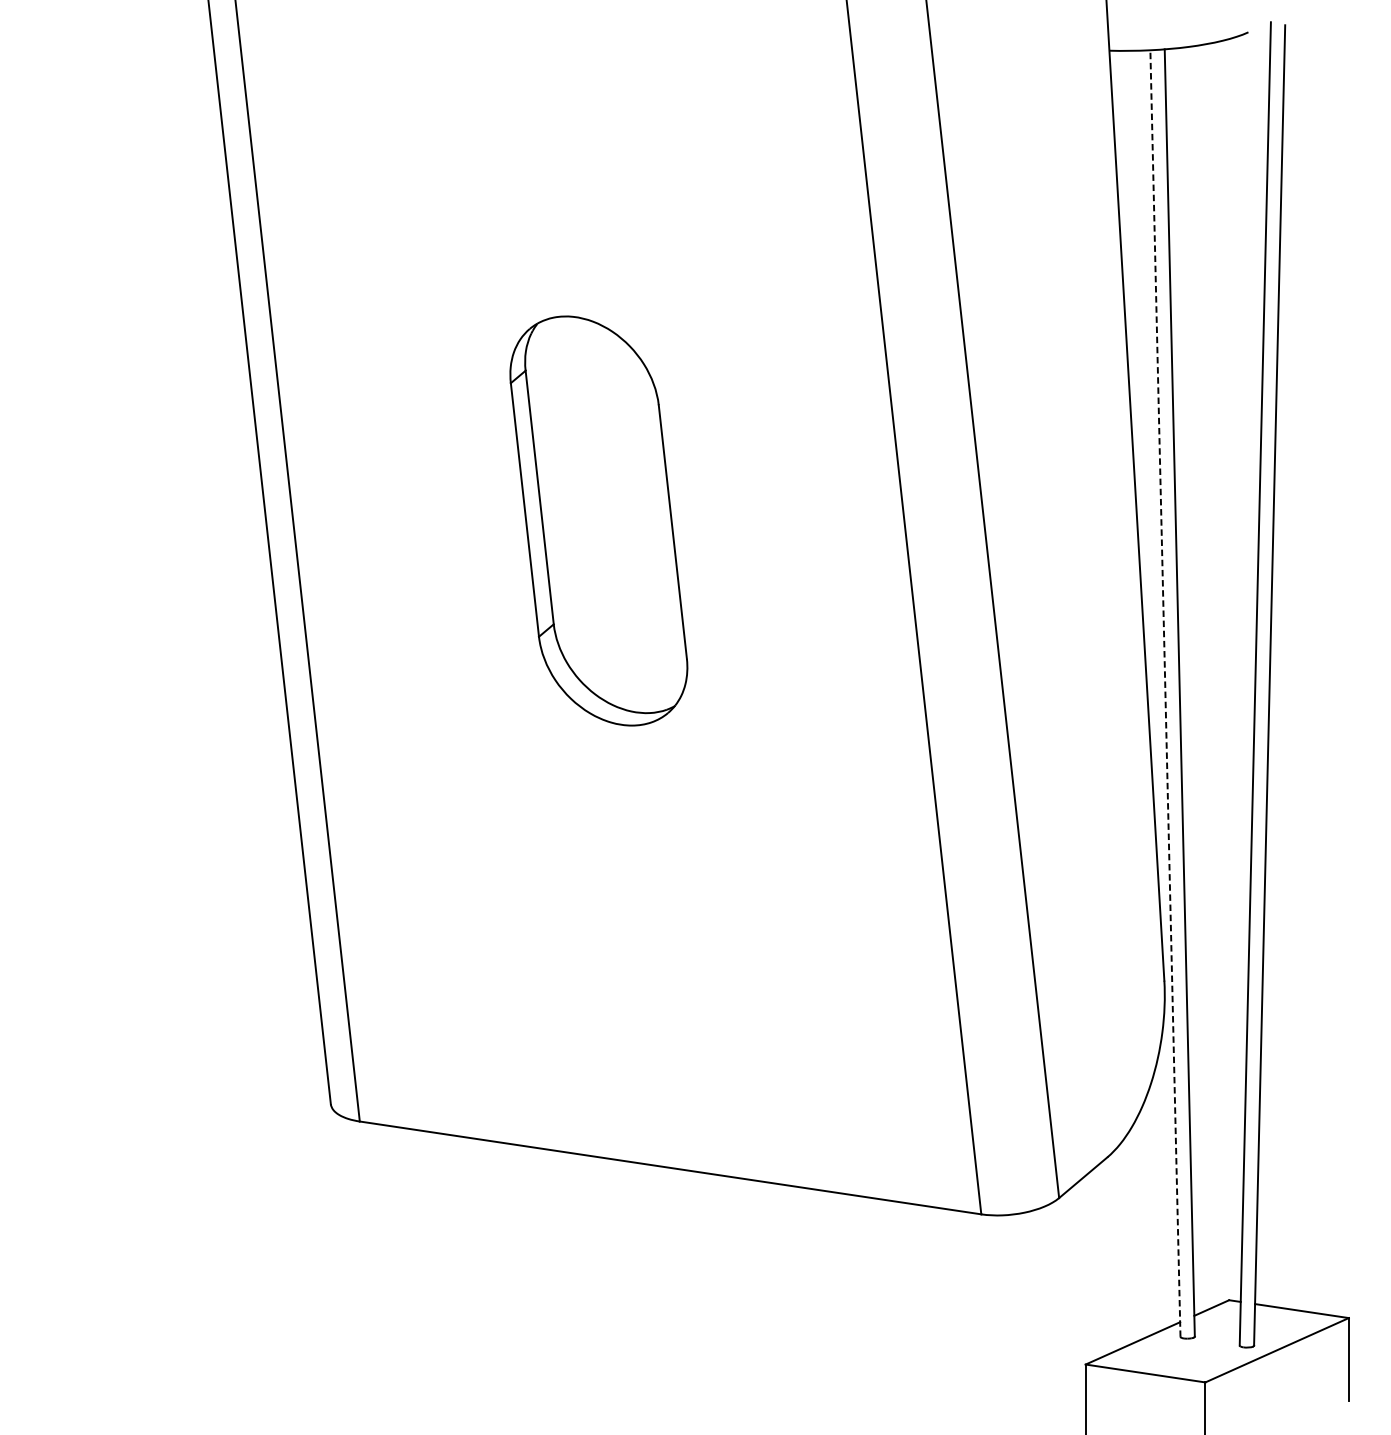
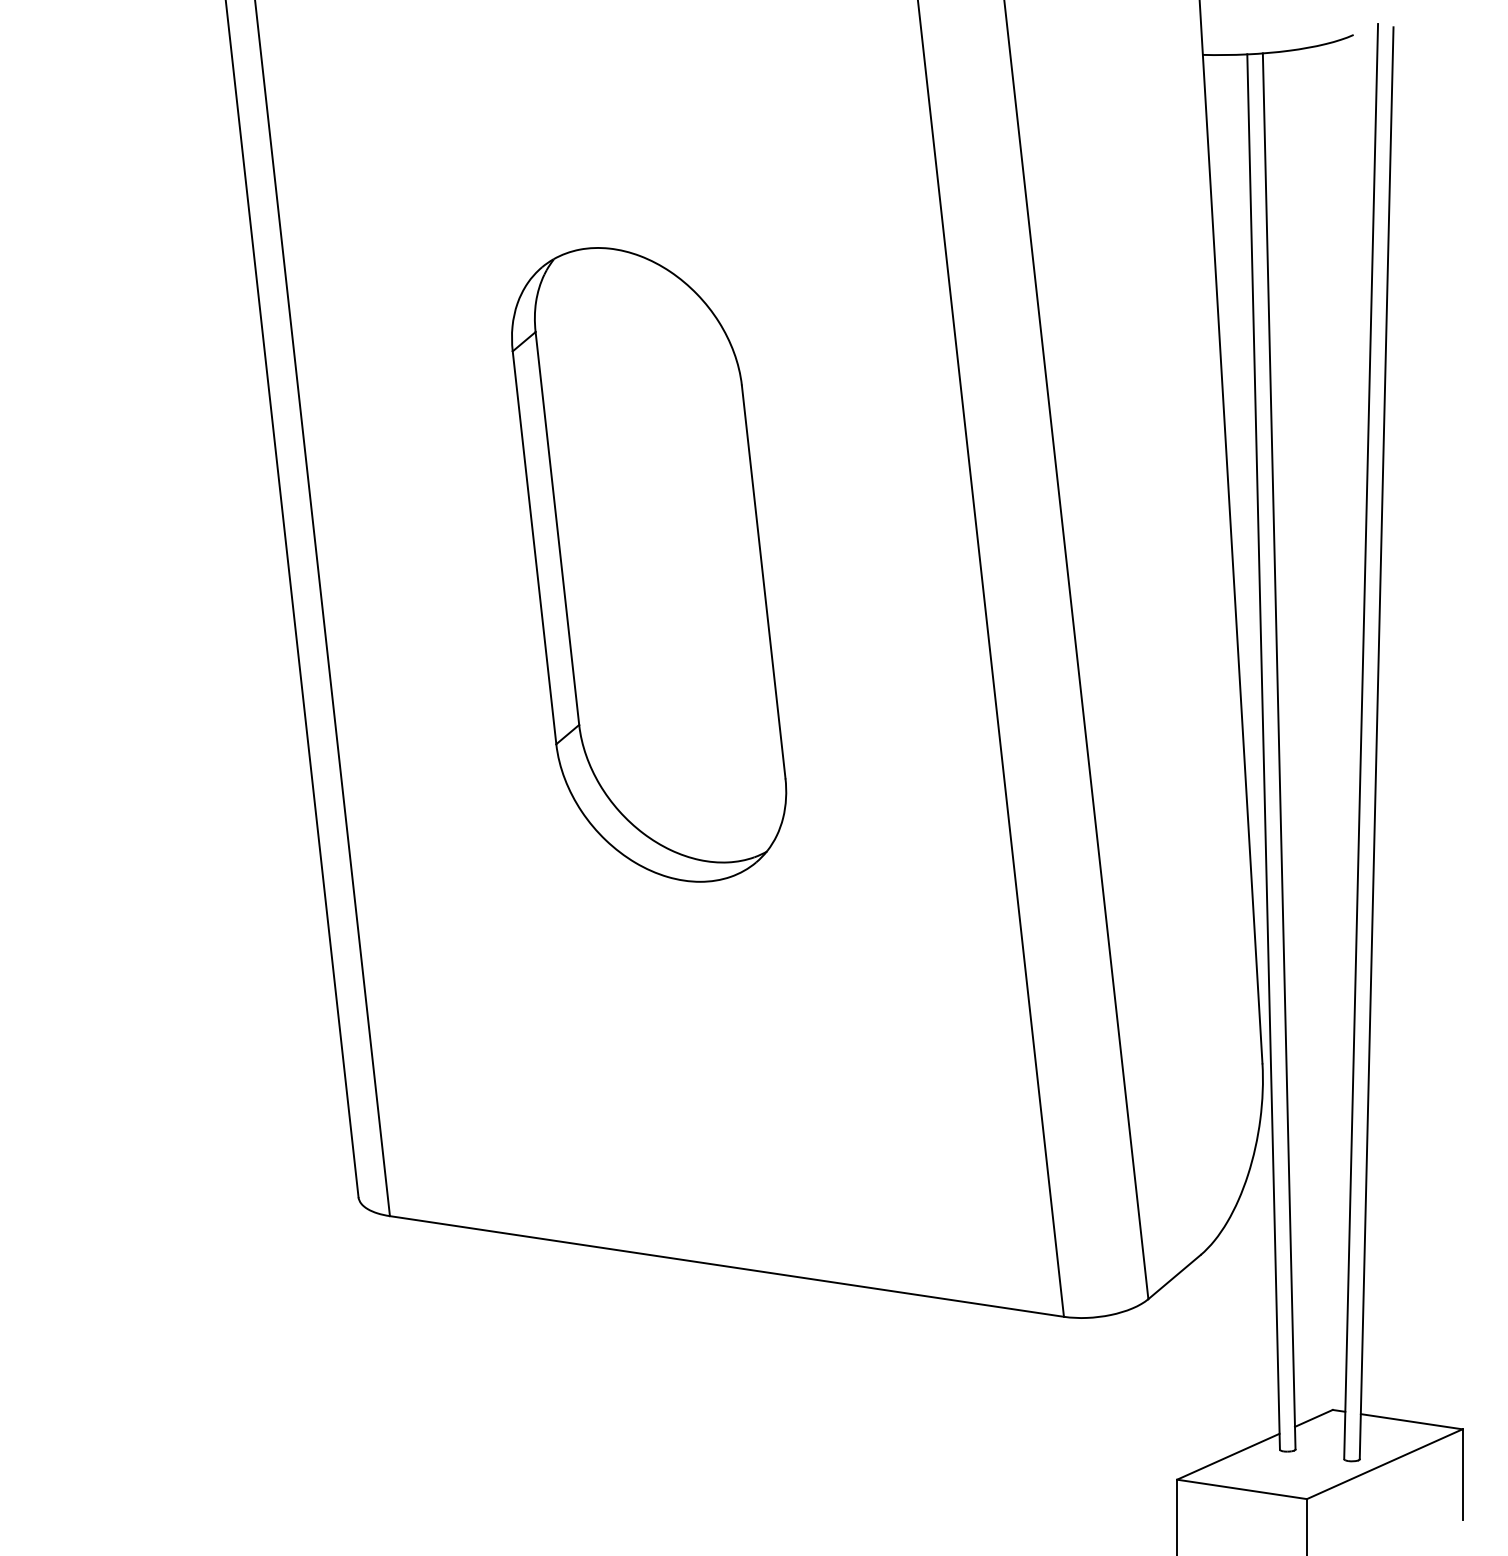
part: (599, 520) -> (649, 564), size x1.43
line: (1165, 693) -> (1263, 751), dashed -> solid

